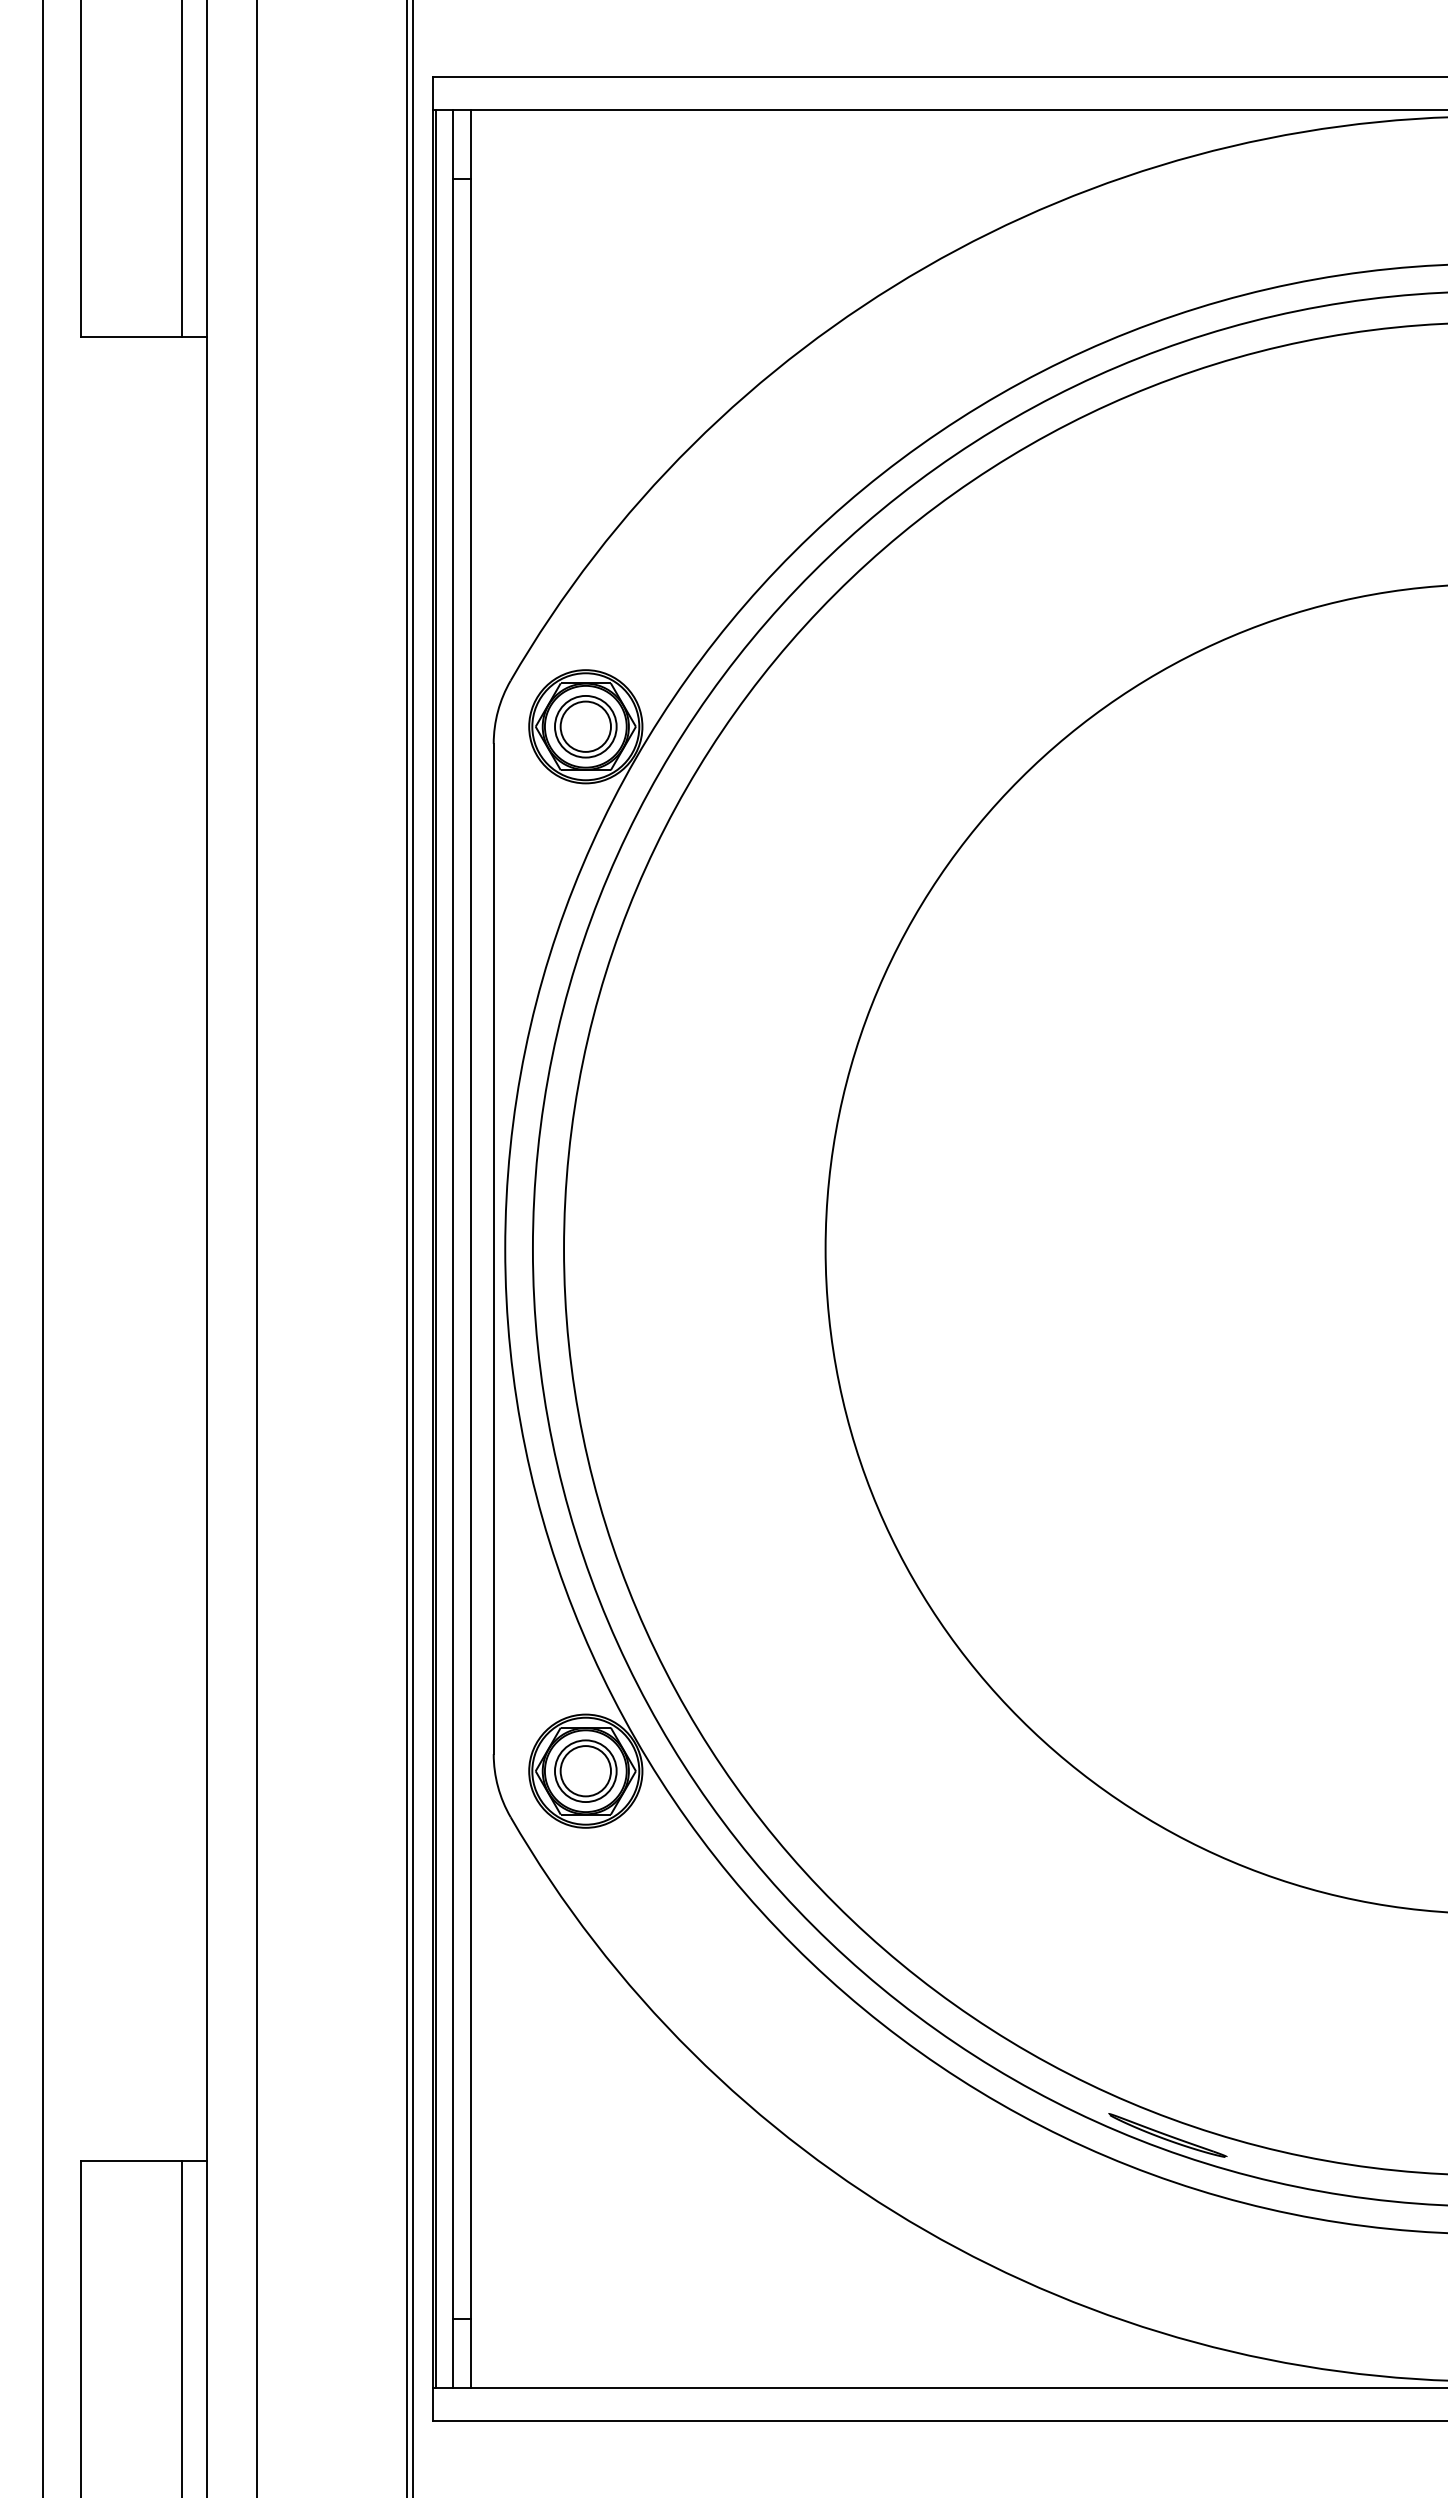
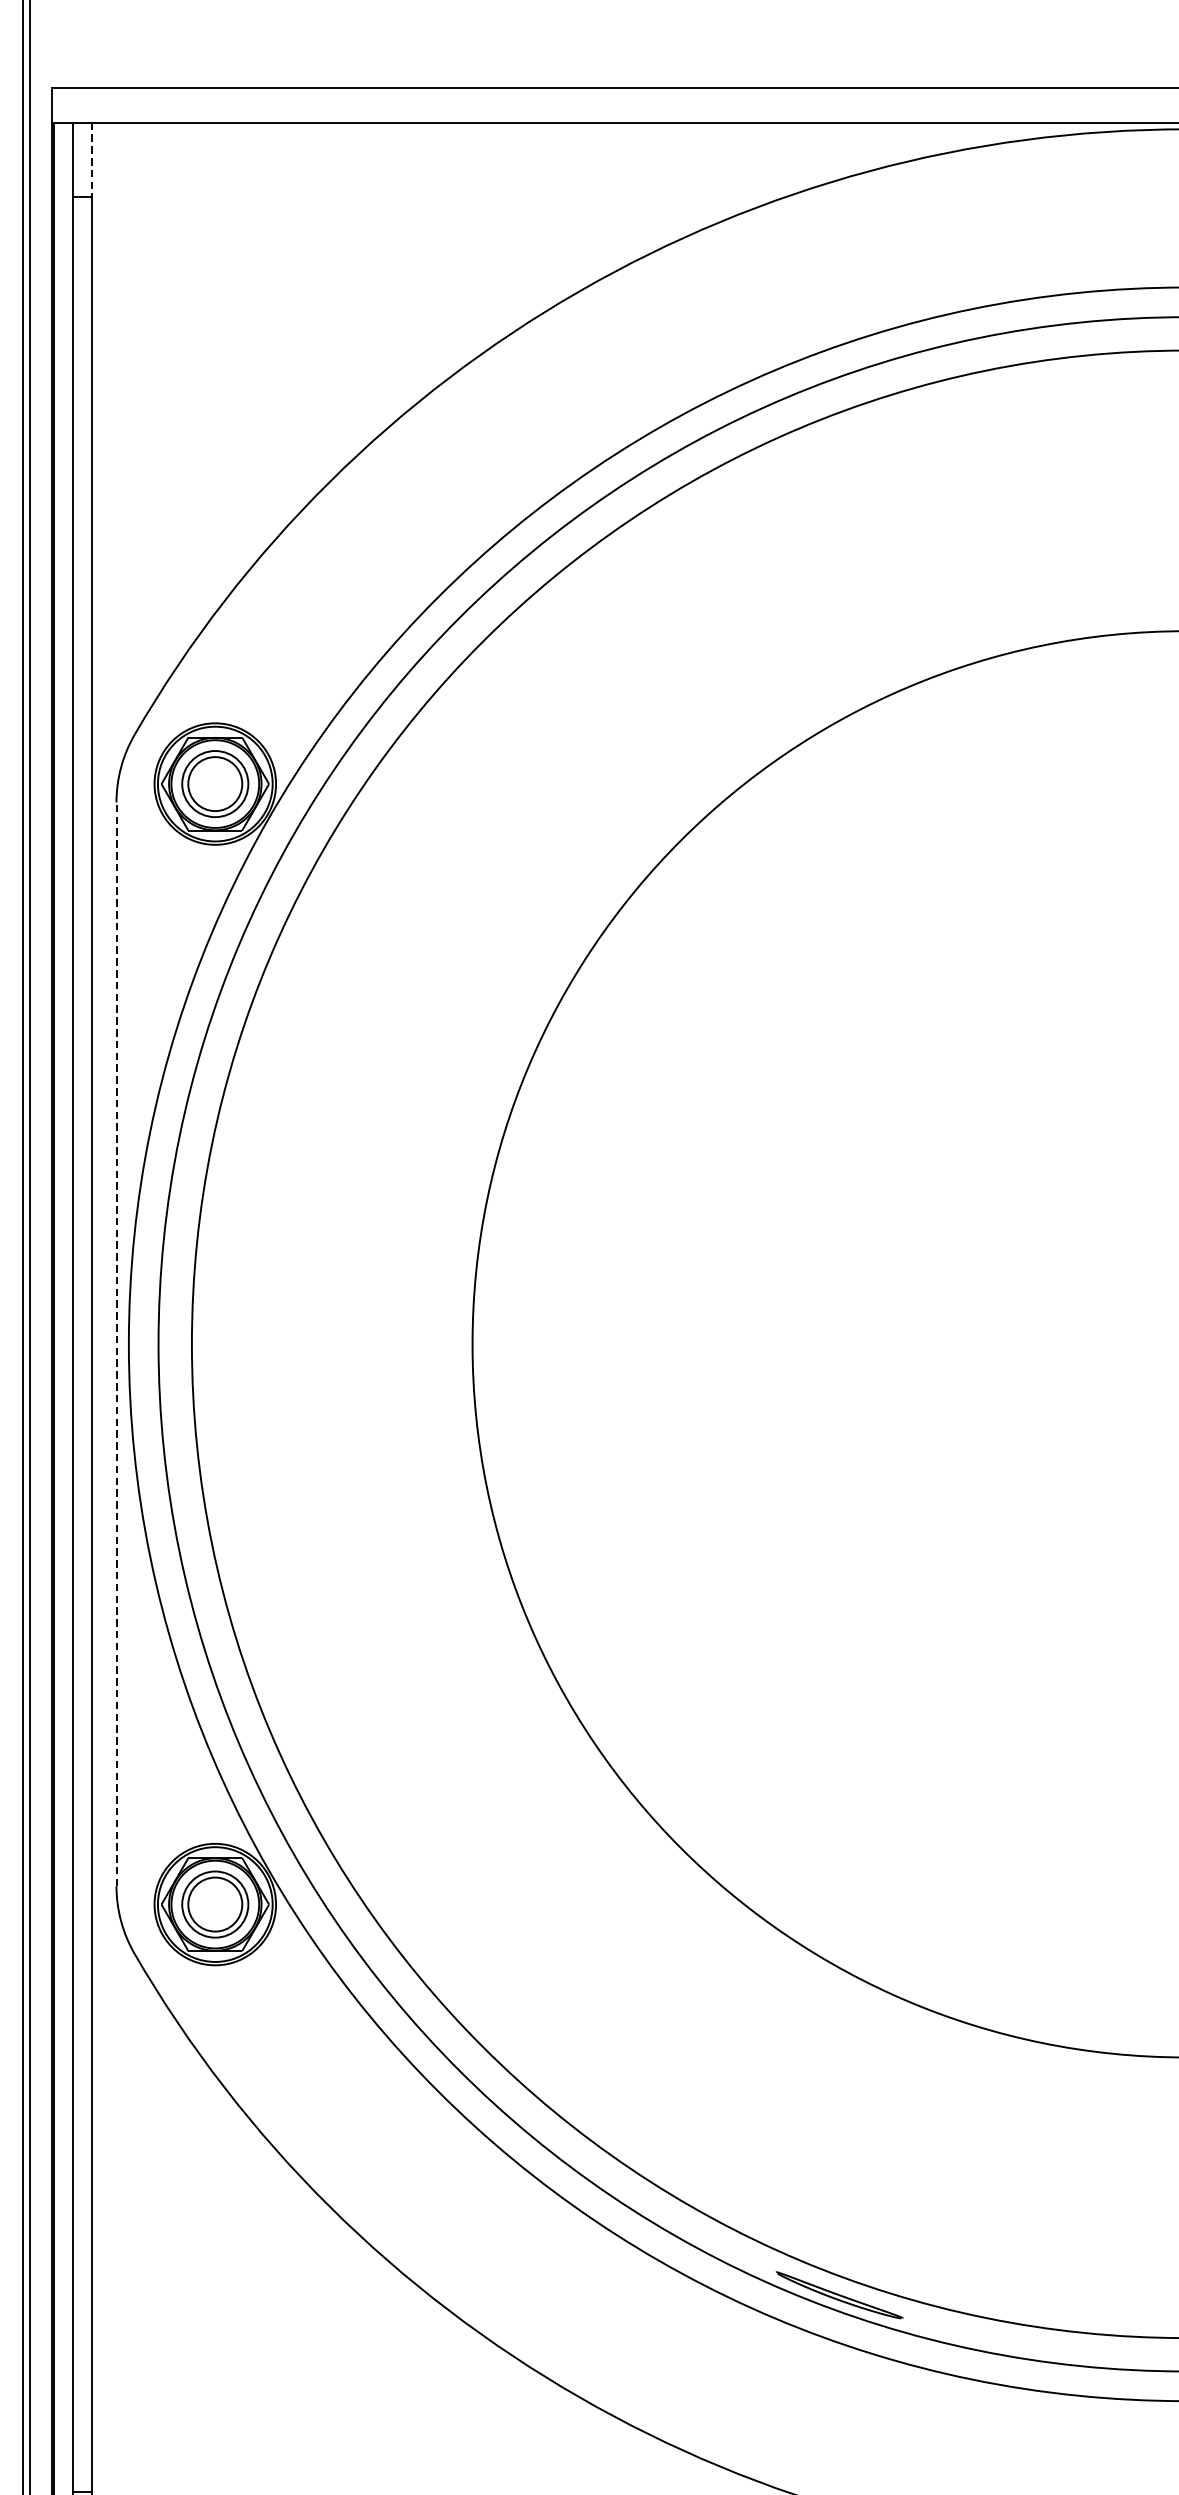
line: (471, 144) -> (92, 159), solid -> dashed
line: (493, 1248) -> (116, 1343), solid -> dashed

